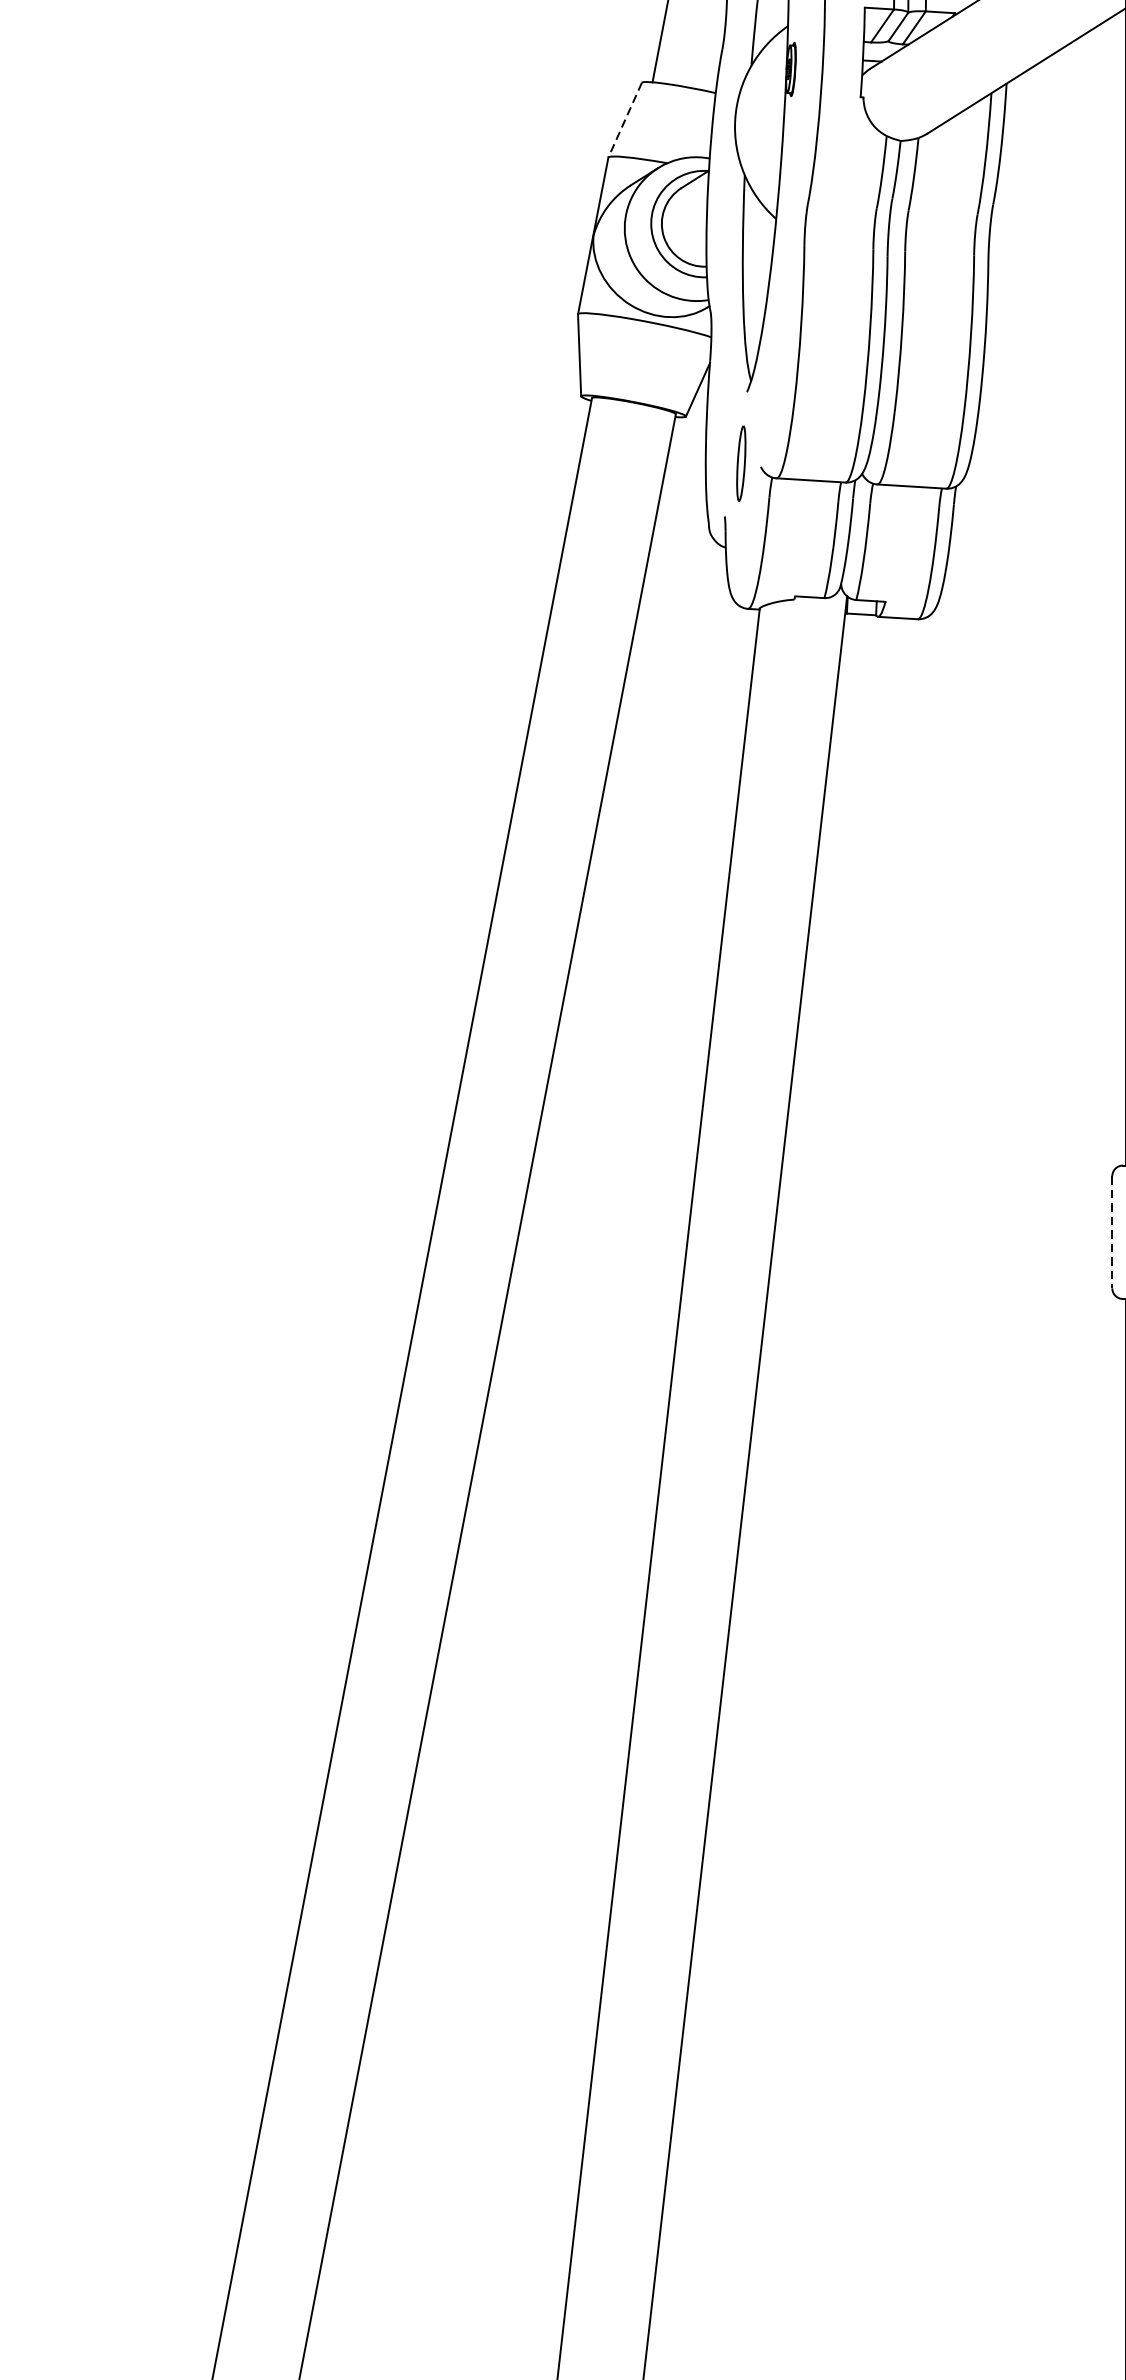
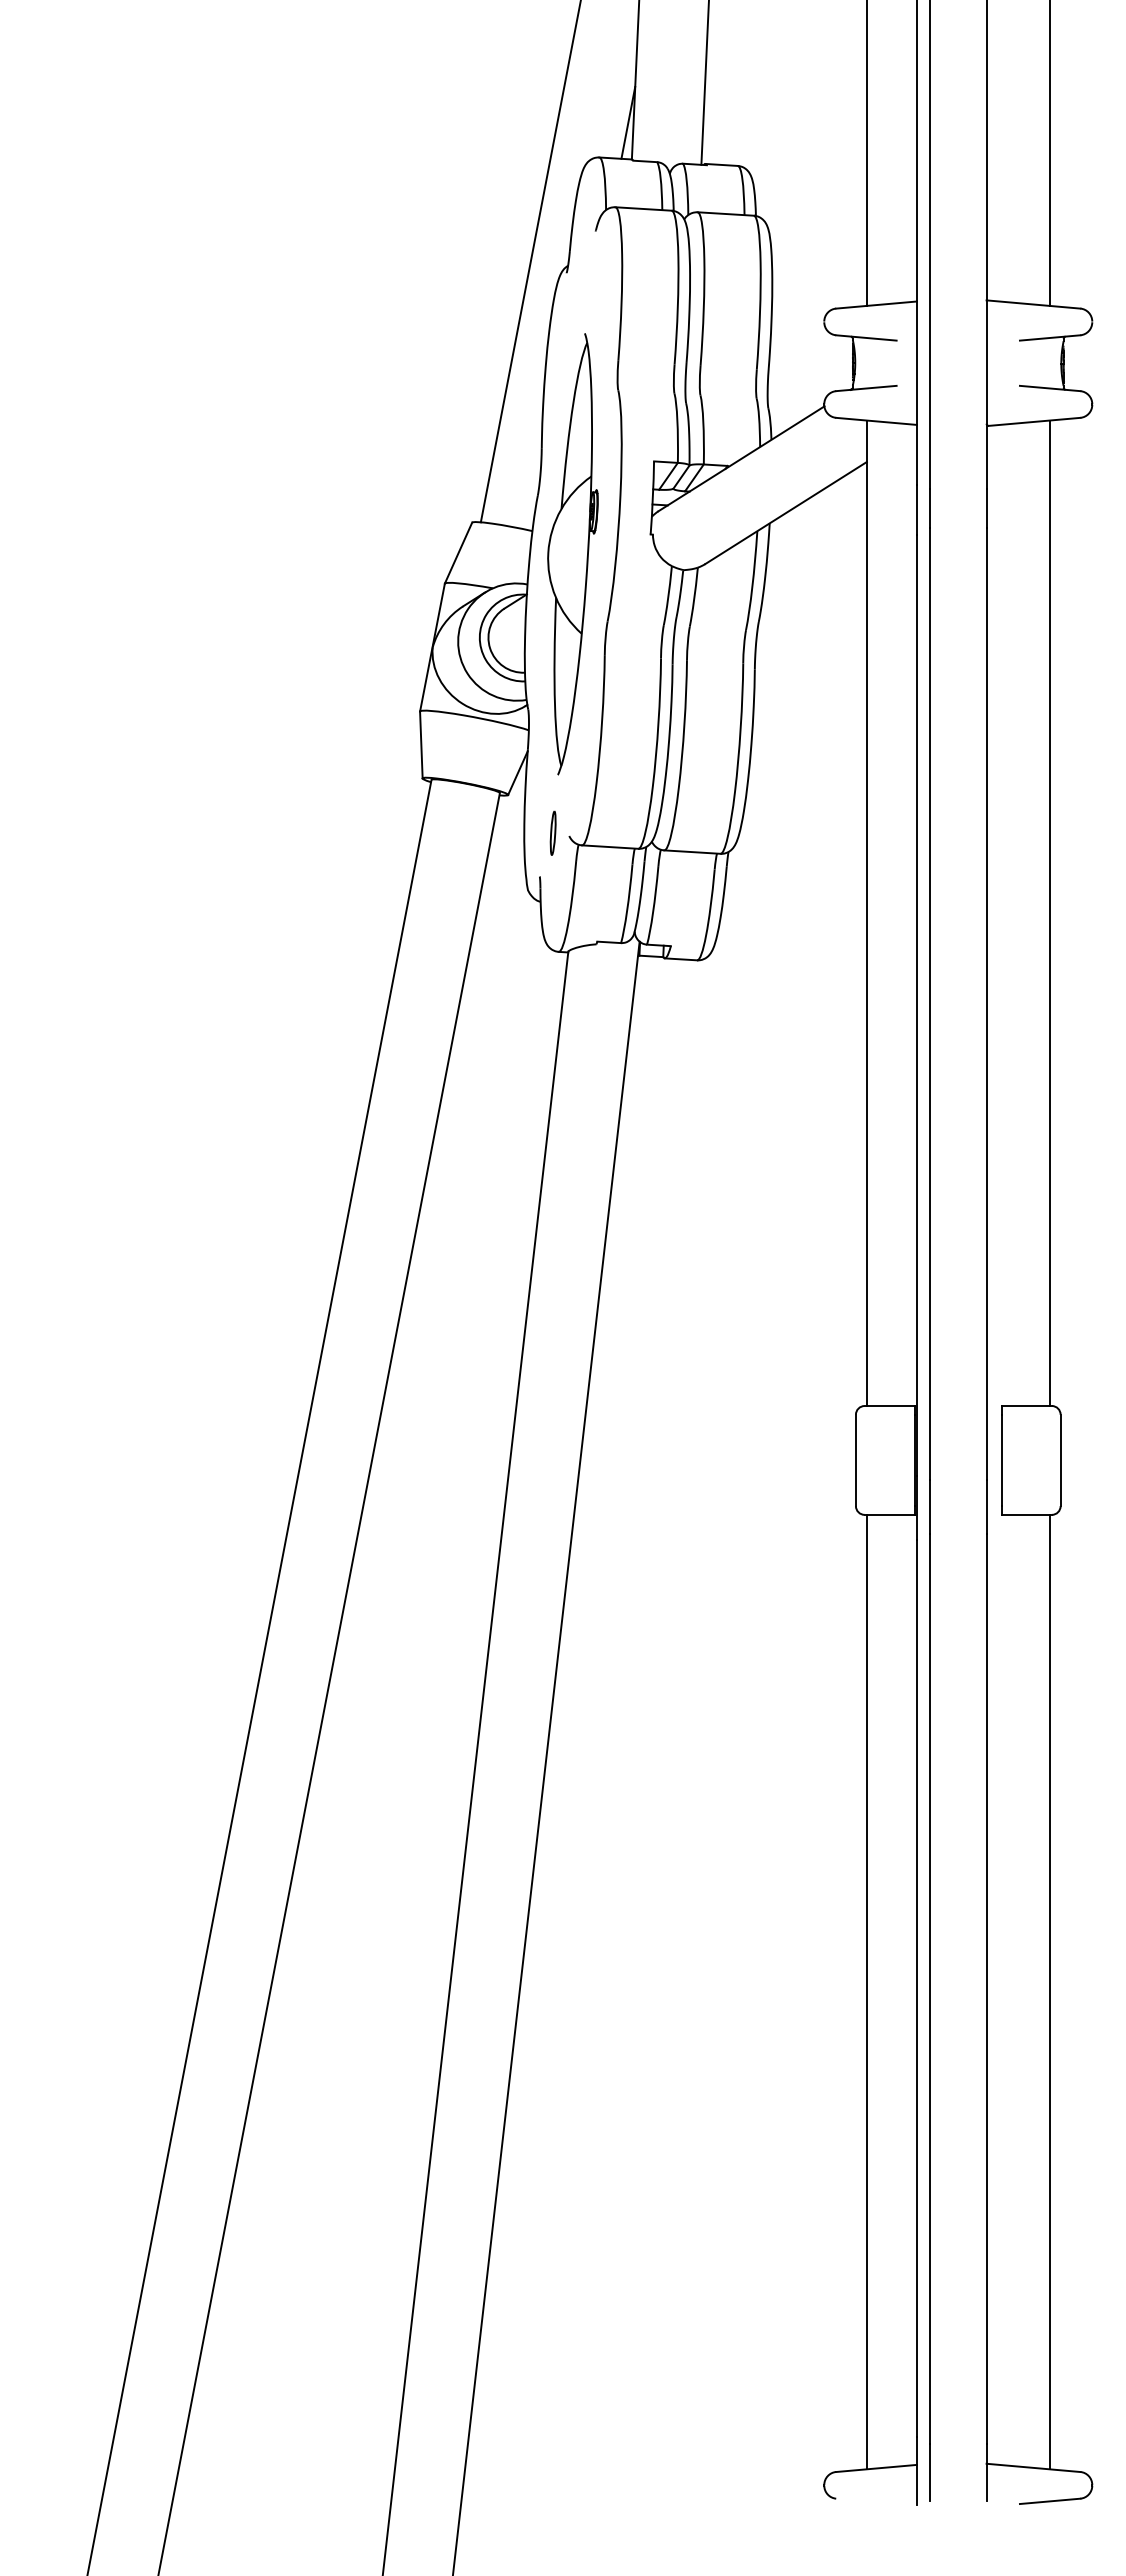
line: (625, 120) -> (458, 553), dashed -> solid
part: (740, 462) -> (552, 832), size x0.71
line: (1111, 1232) -> (855, 1460), dashed -> solid

